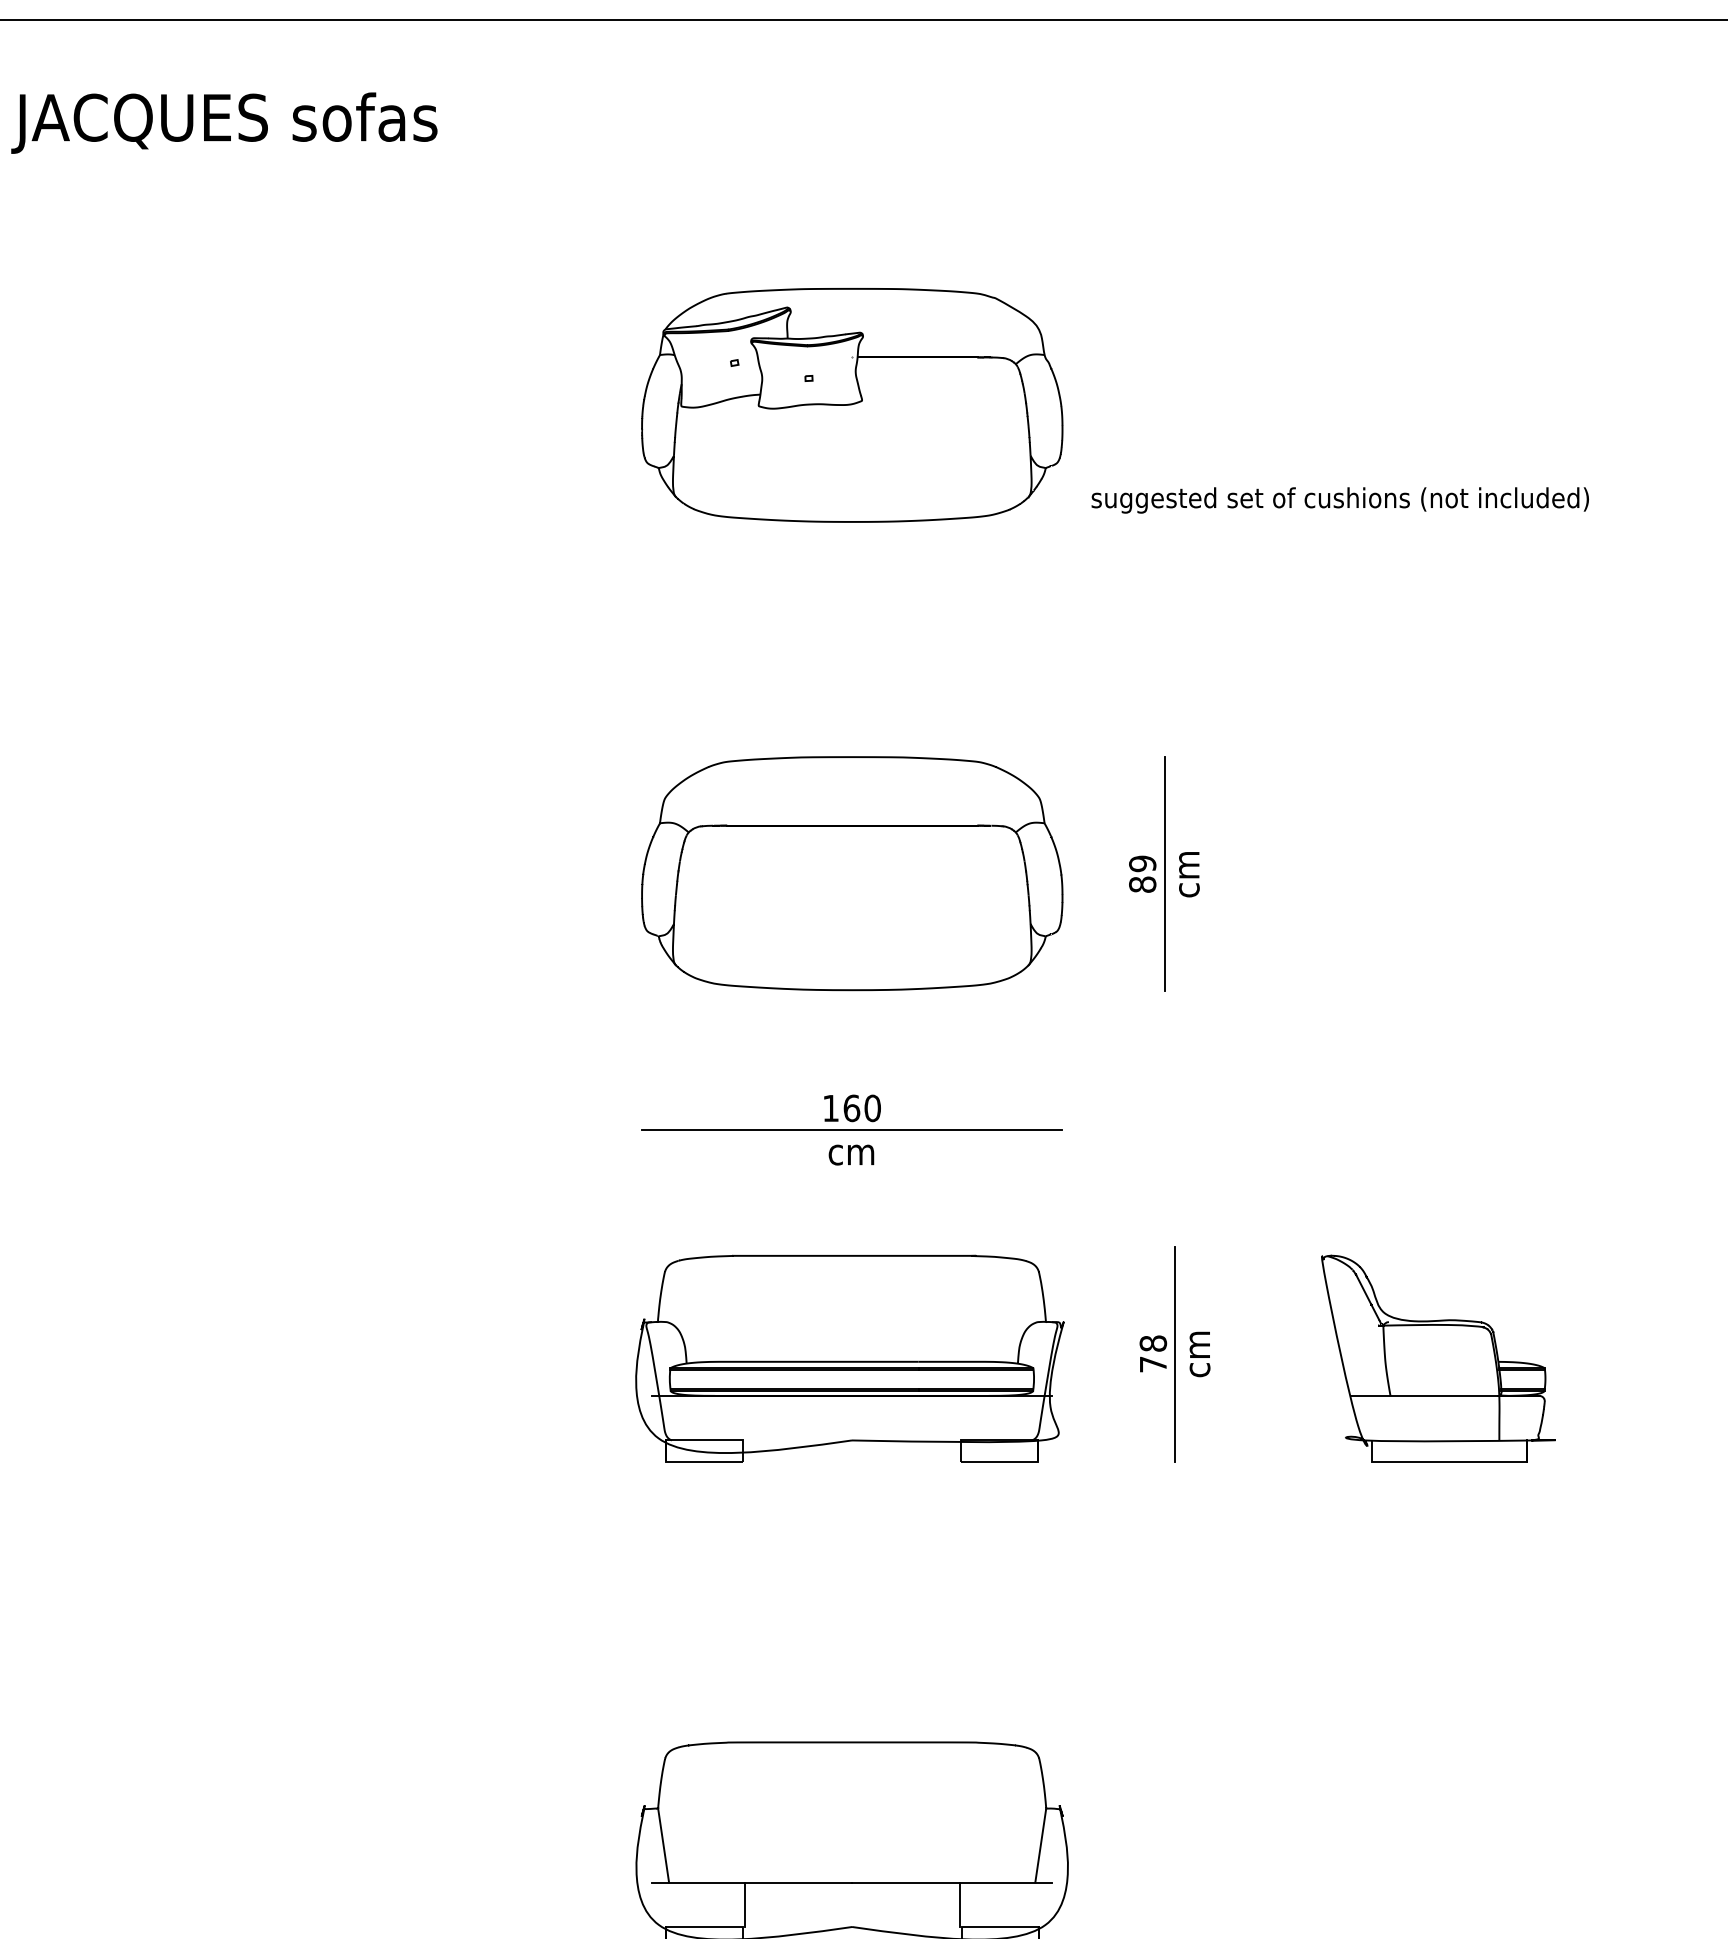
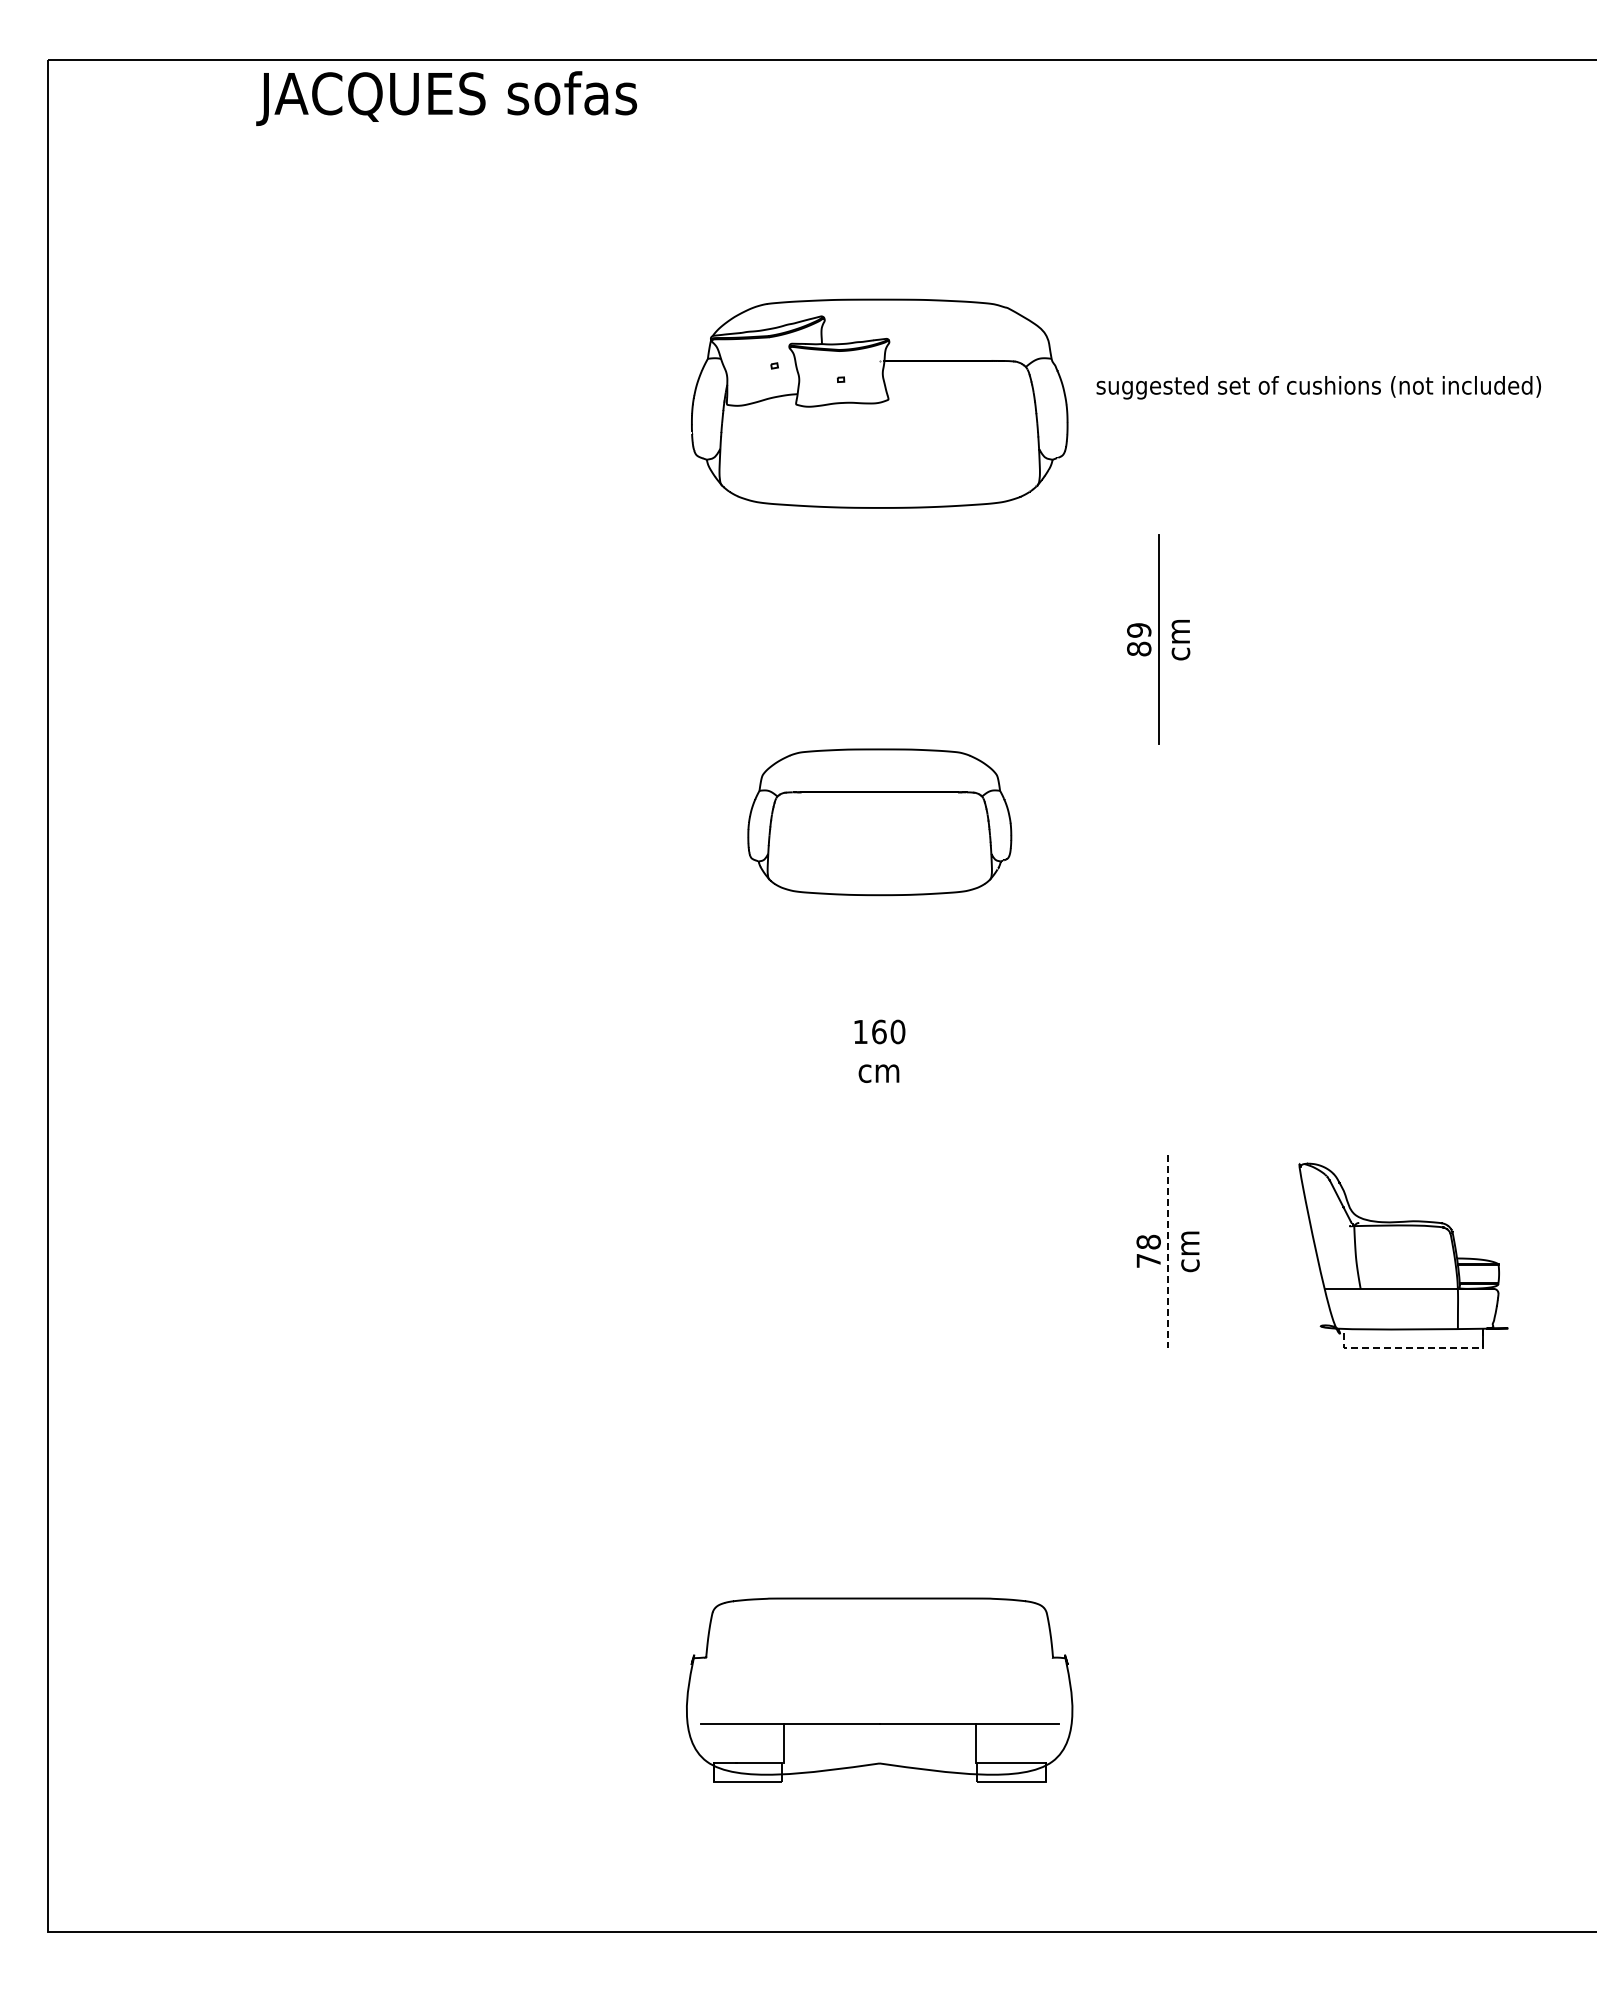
text: (224, 123) -> (446, 98), moved
text: (1339, 500) -> (1318, 387), moved
part: (852, 873) -> (879, 822), size x0.7
part: (1164, 873) -> (1158, 639), moved
line: (852, 1130) -> (879, 1051), removed
line: (1175, 1355) -> (1168, 1252), solid -> dashed
part: (849, 1358) -> (877, 1255), removed
line: (1448, 1461) -> (1412, 1347), solid -> dashed
line: (664, 1845) -> (711, 1690), removed
line: (1041, 1845) -> (1048, 1690), removed

